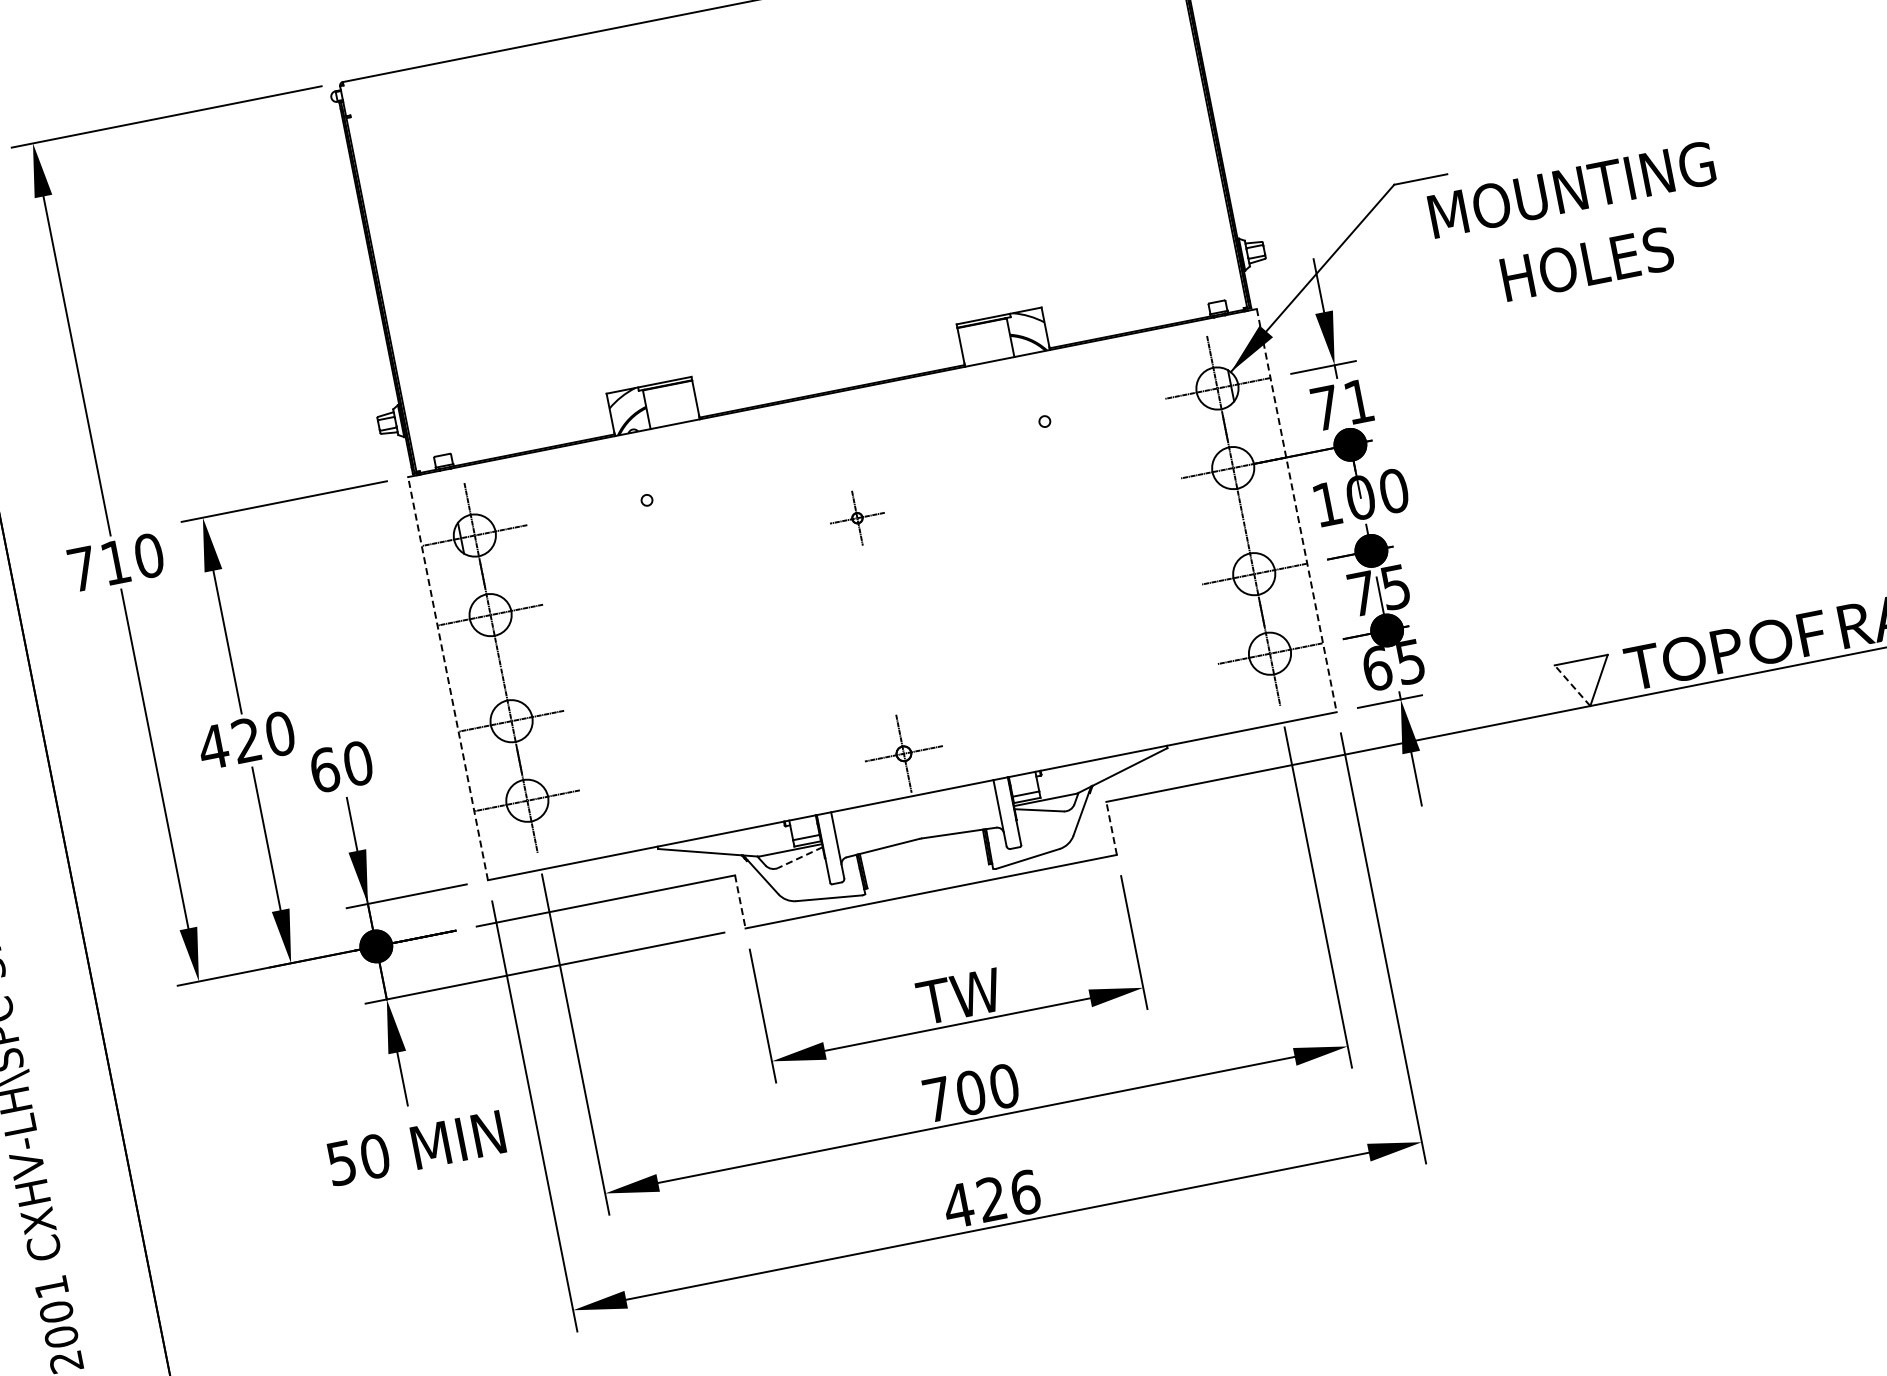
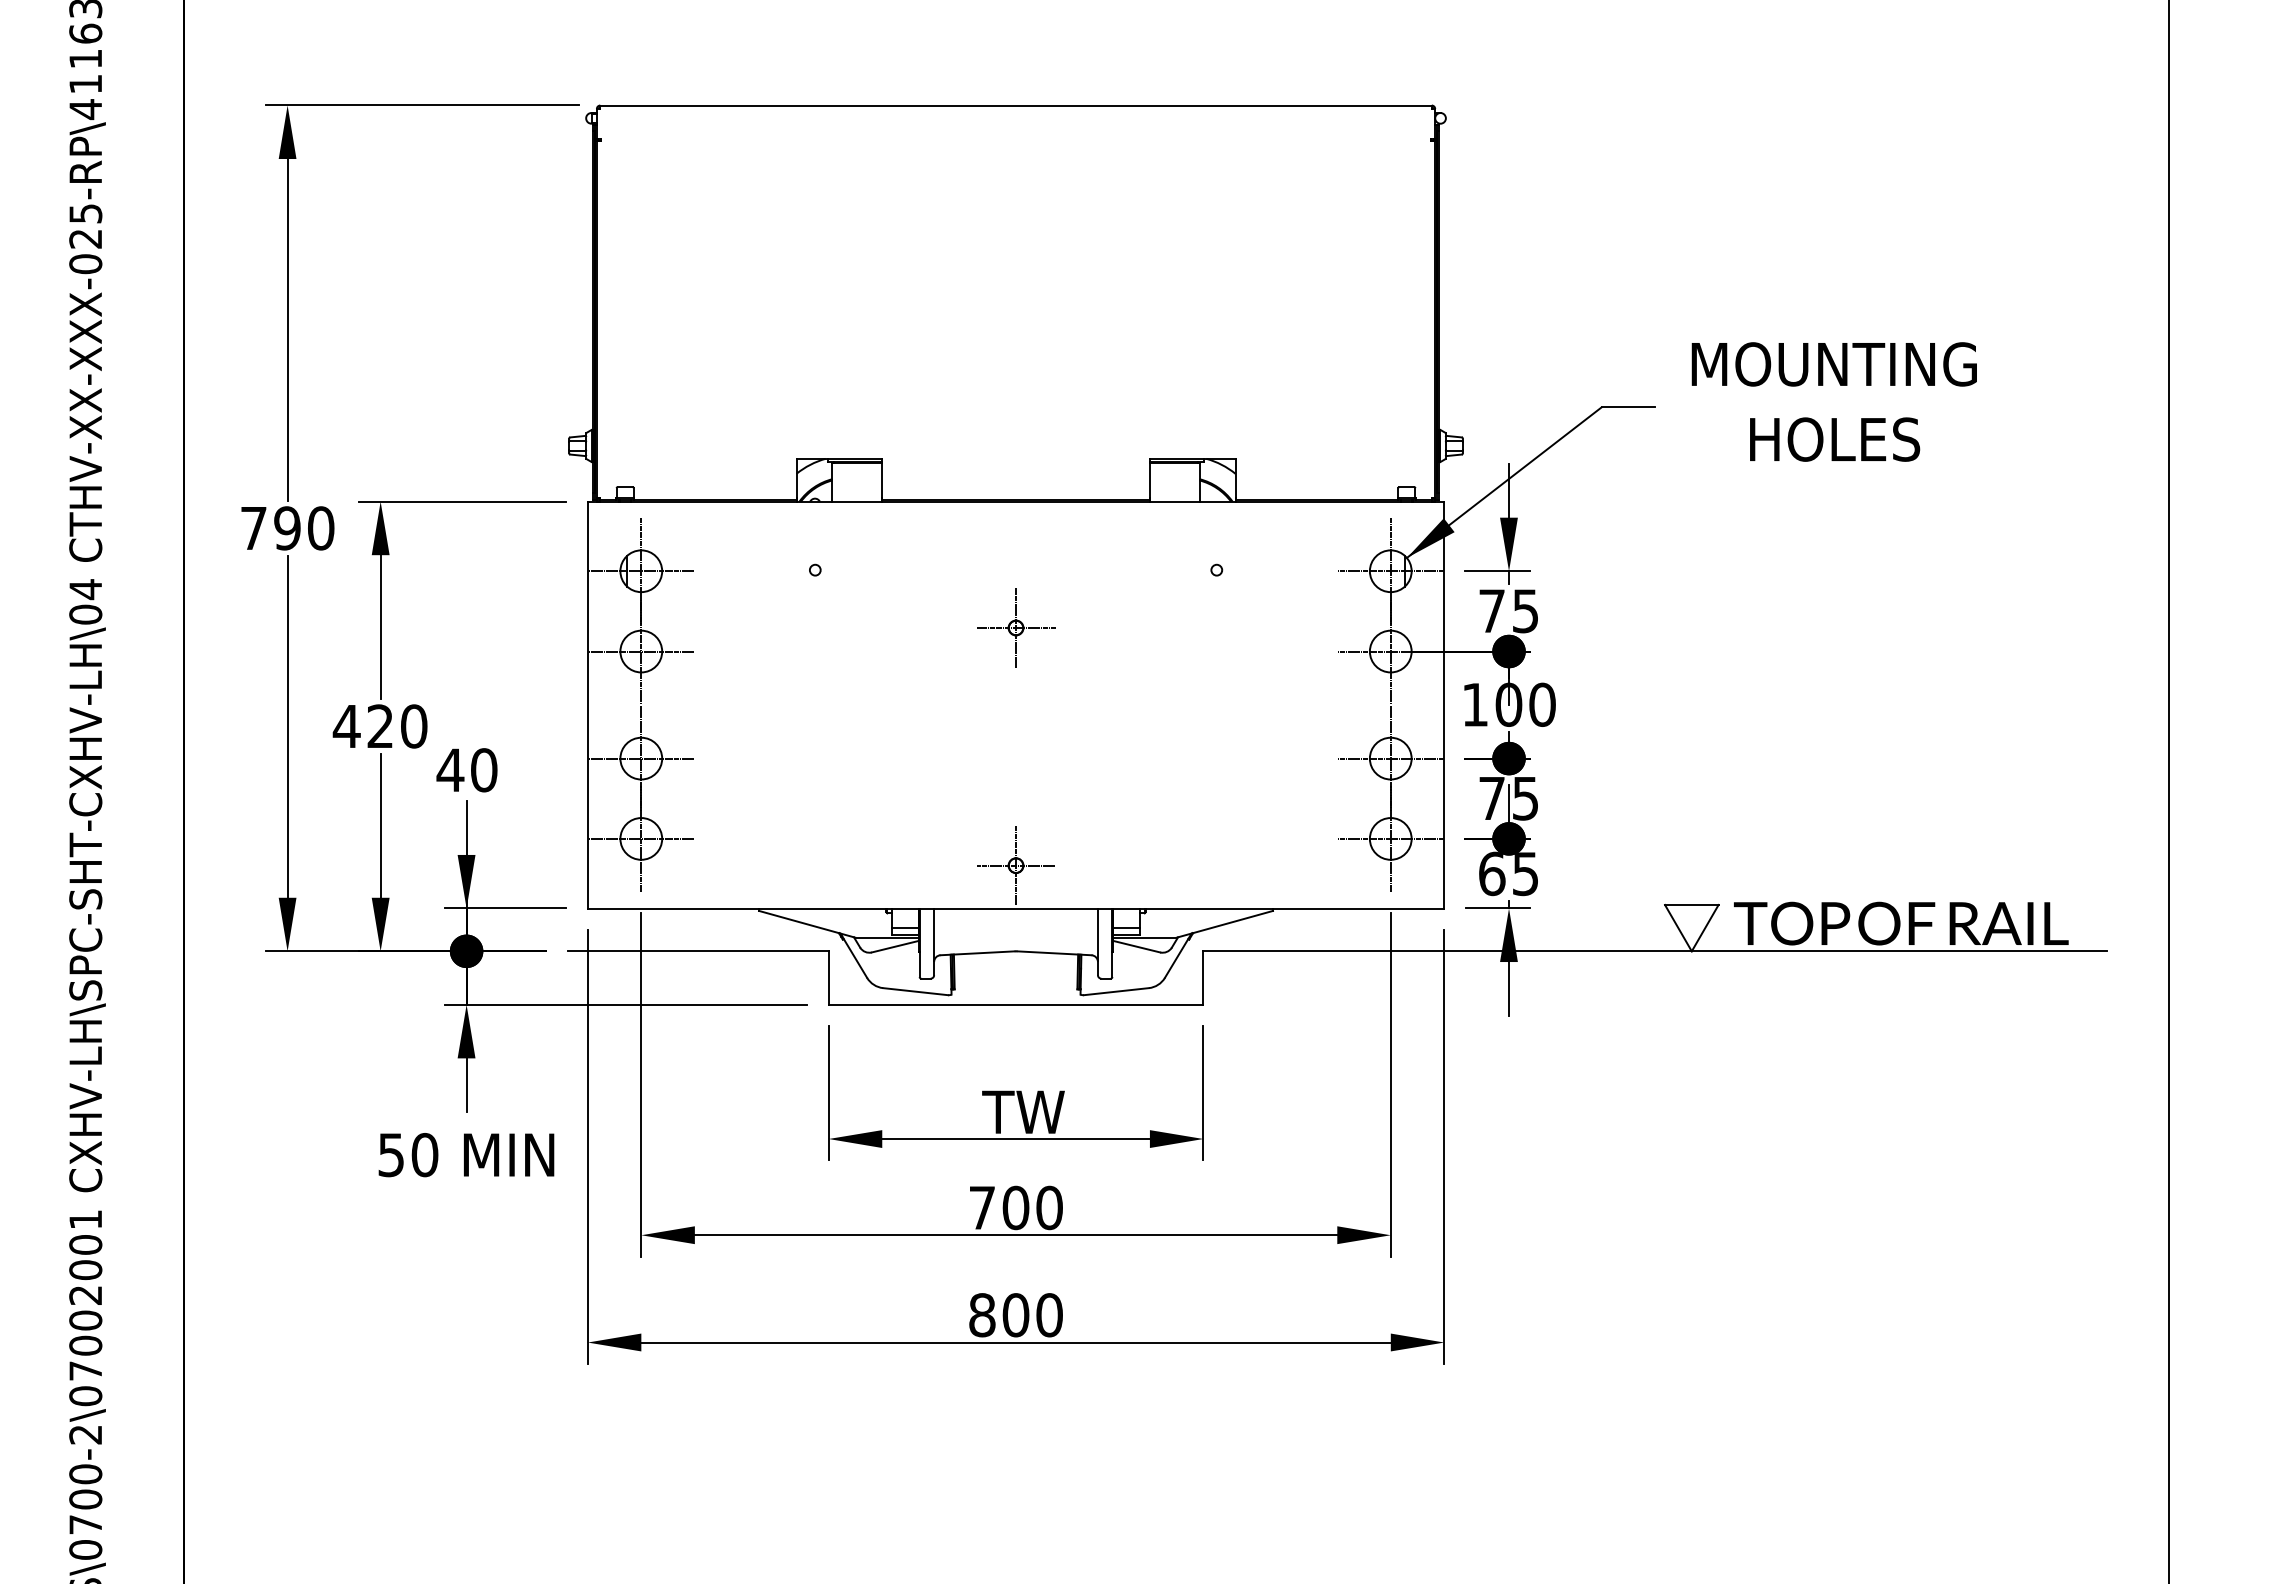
text: (1578, 226) -> (1833, 401), moved
text: (1358, 401) -> (1525, 611), 71 -> 75
line: (1297, 510) -> (1444, 705), dashed -> solid
part: (857, 517) -> (1016, 627), size x1.43
text: (115, 562) -> (287, 528), 710 -> 790
line: (447, 678) -> (587, 704), dashed -> solid
line: (1572, 686) -> (1678, 928), dashed -> solid
text: (324, 770) -> (450, 770), 60 -> 40
line: (1111, 828) -> (1203, 978), dashed -> solid
line: (800, 857) -> (895, 946), dashed -> solid
line: (740, 902) -> (828, 978), dashed -> solid
text: (991, 1199) -> (1015, 1315), 426 -> 800

